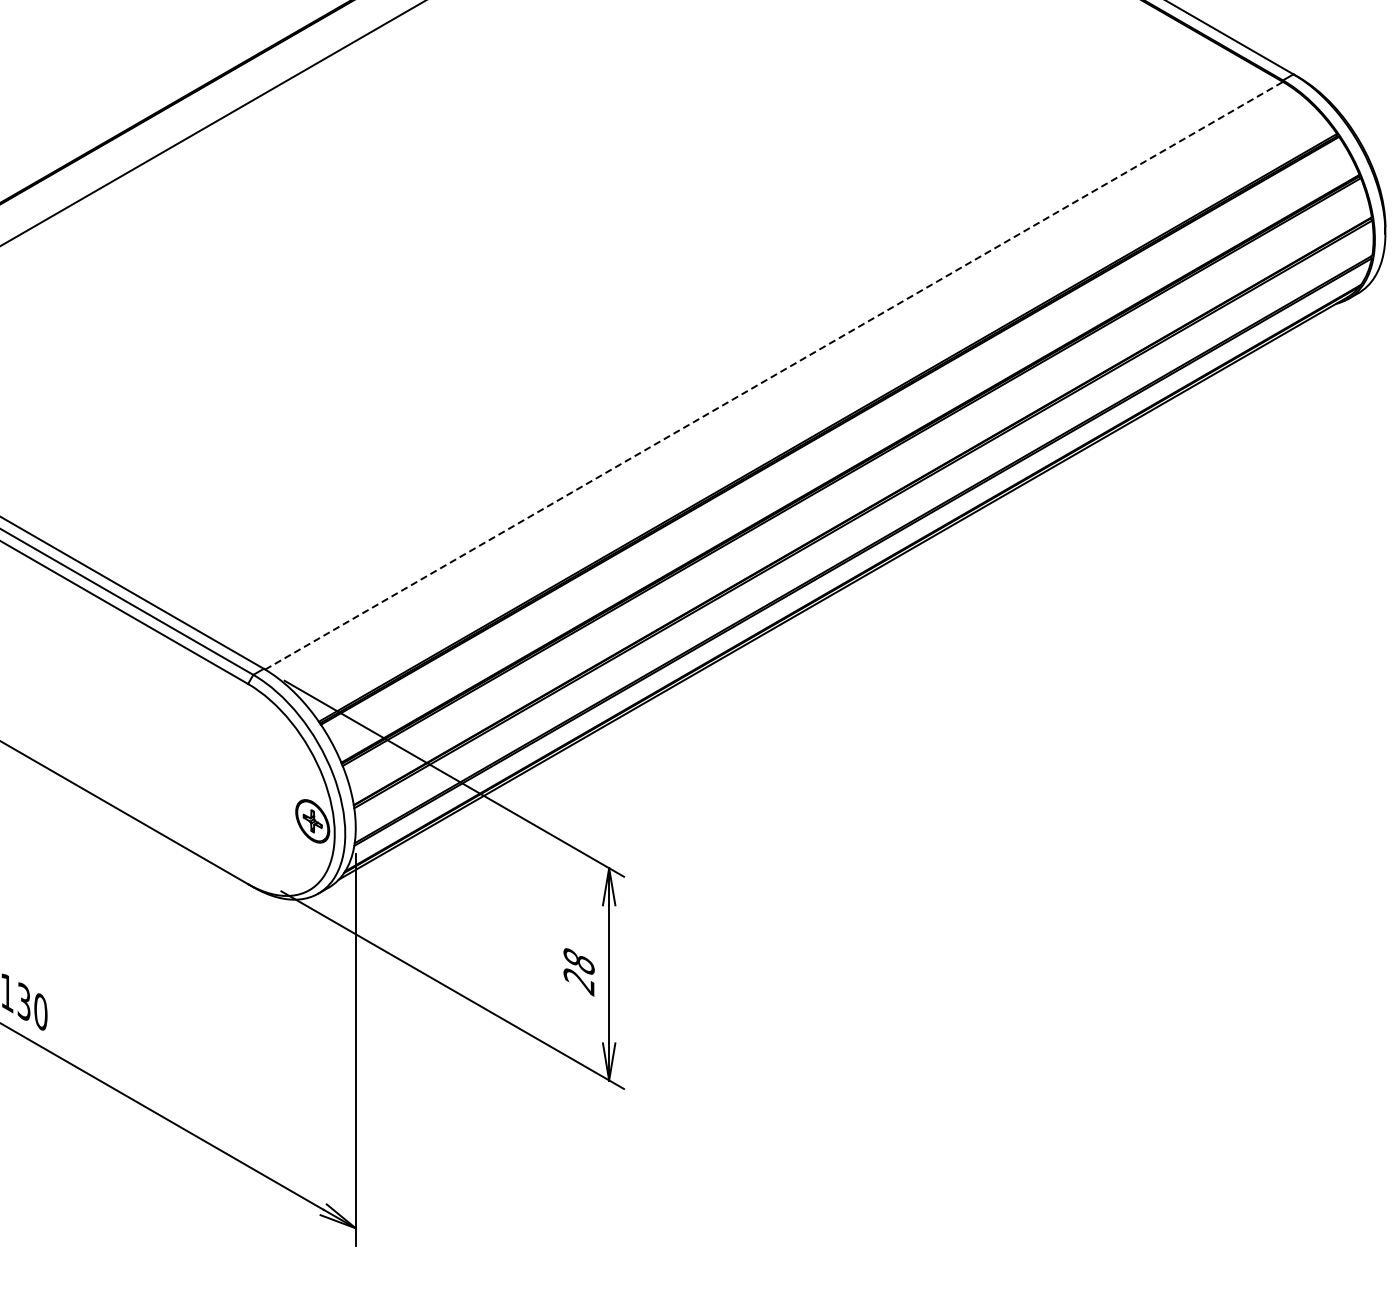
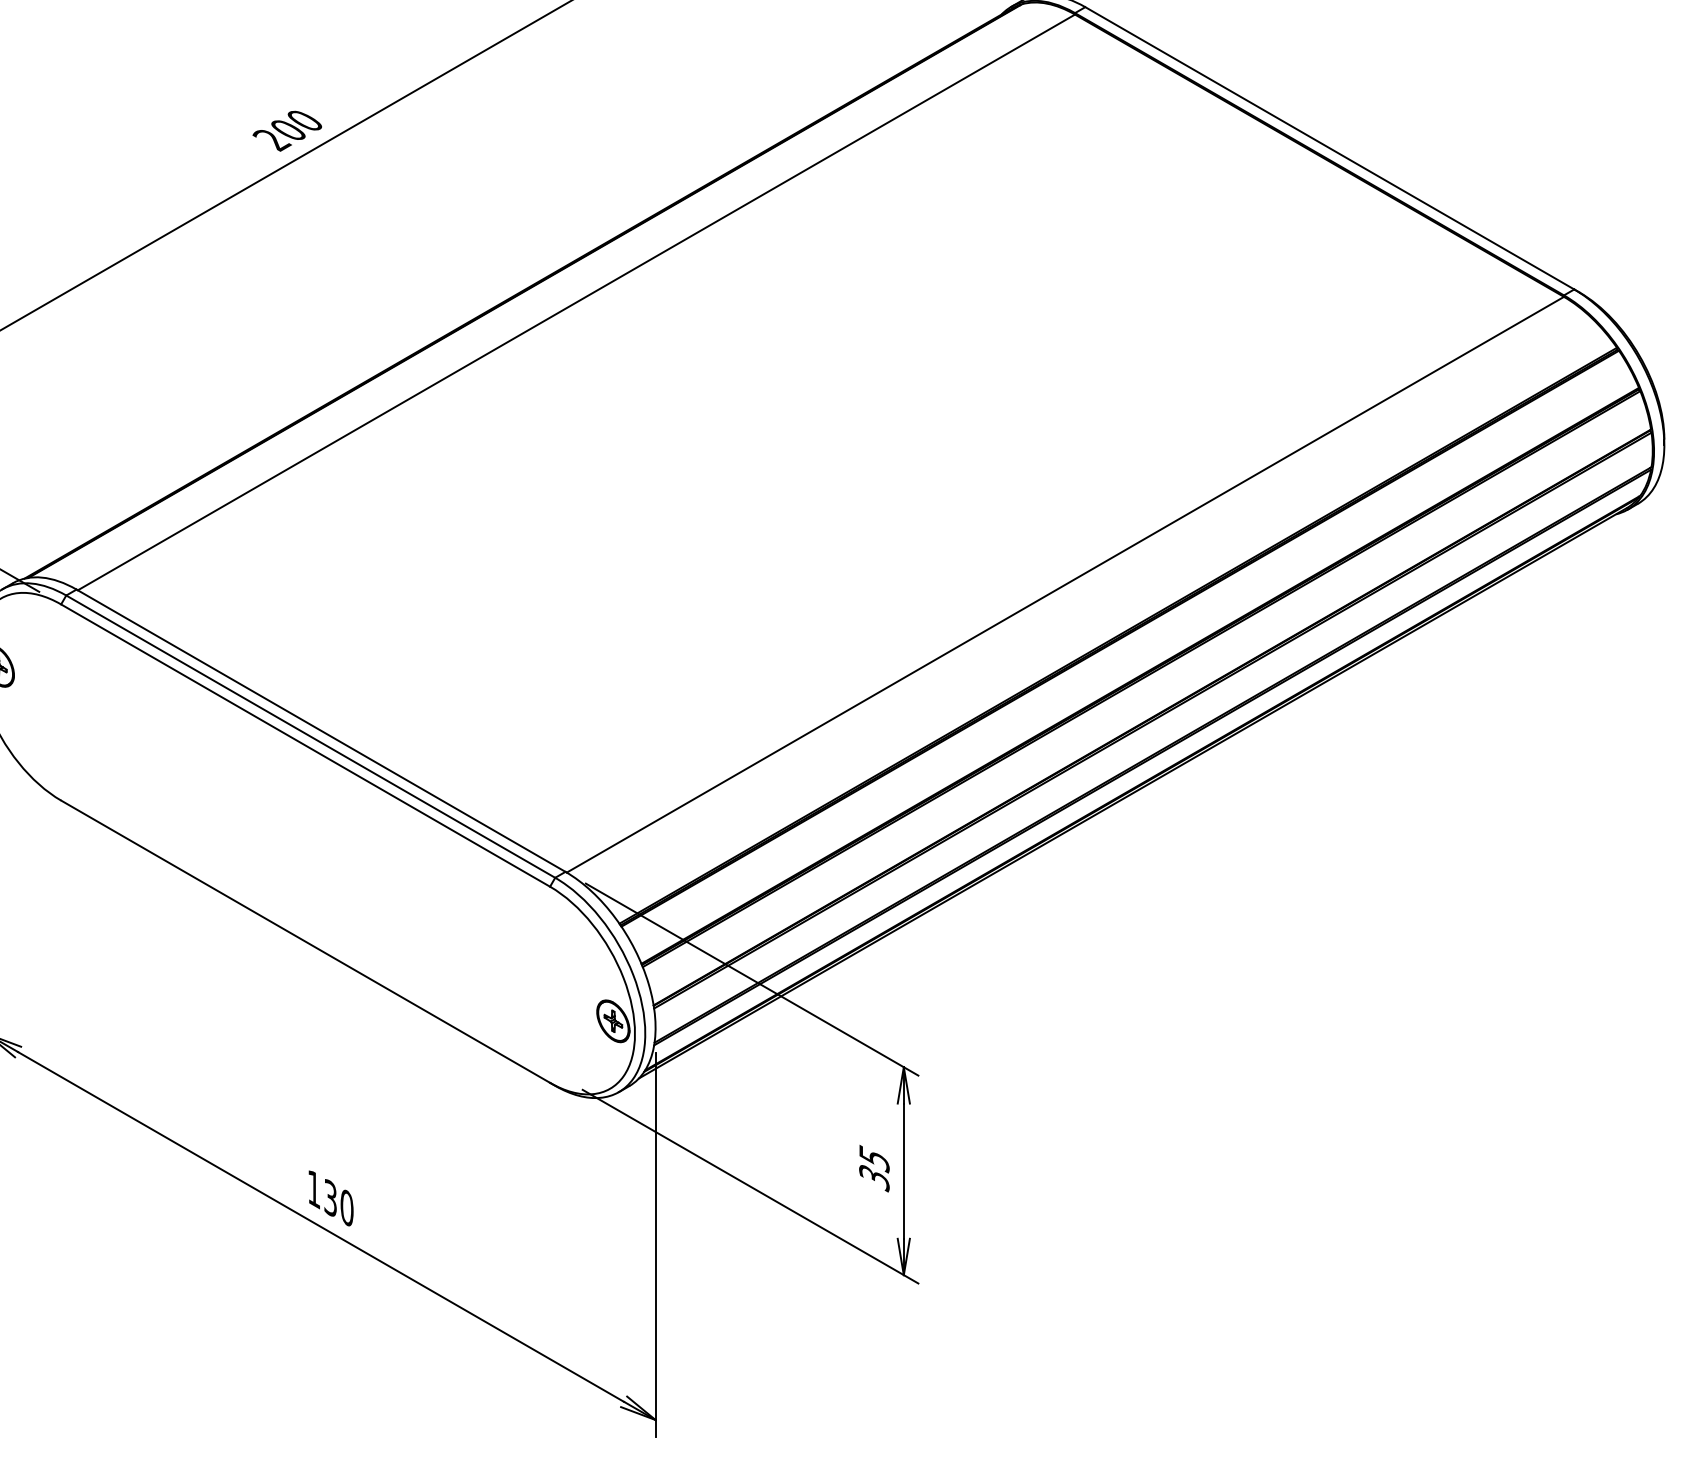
line: (774, 375) -> (1065, 584), dashed -> solid
text: (579, 971) -> (874, 1168), 28 -> 35

